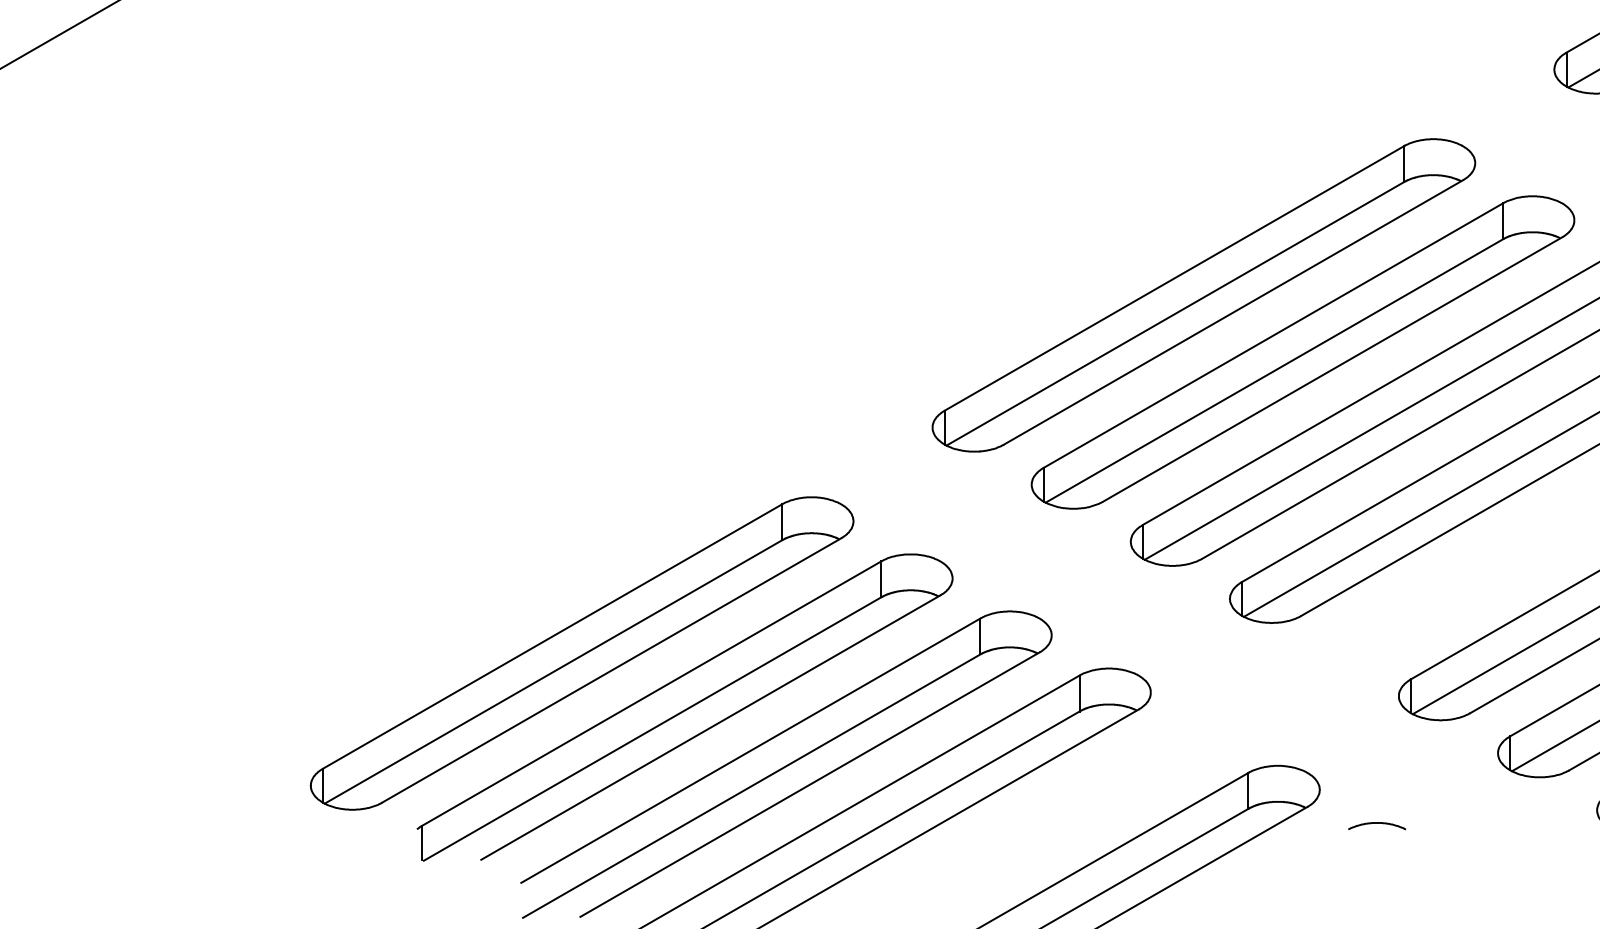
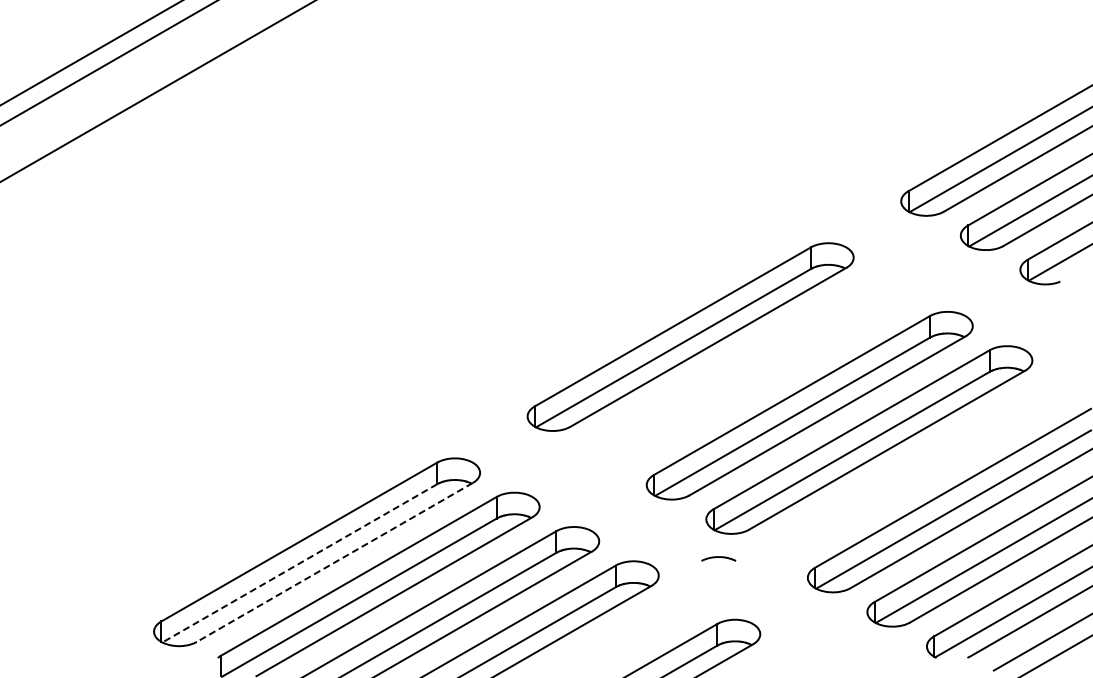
part: (1303, 352) -> (750, 371), removed
line: (611, 670) -> (334, 562), solid -> dashed
line: (552, 672) -> (299, 563), solid -> dashed
curve: (1376, 823) -> (718, 557), moved

